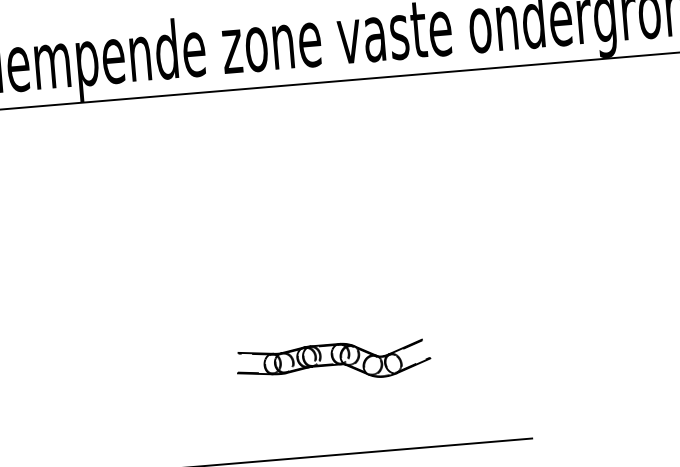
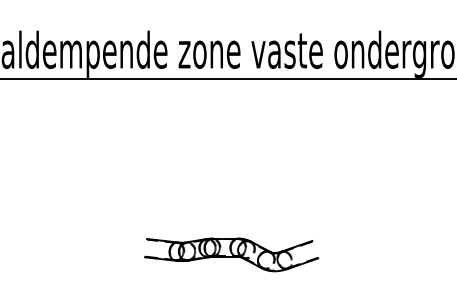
part: (333, 361) -> (231, 254), size x1.43

